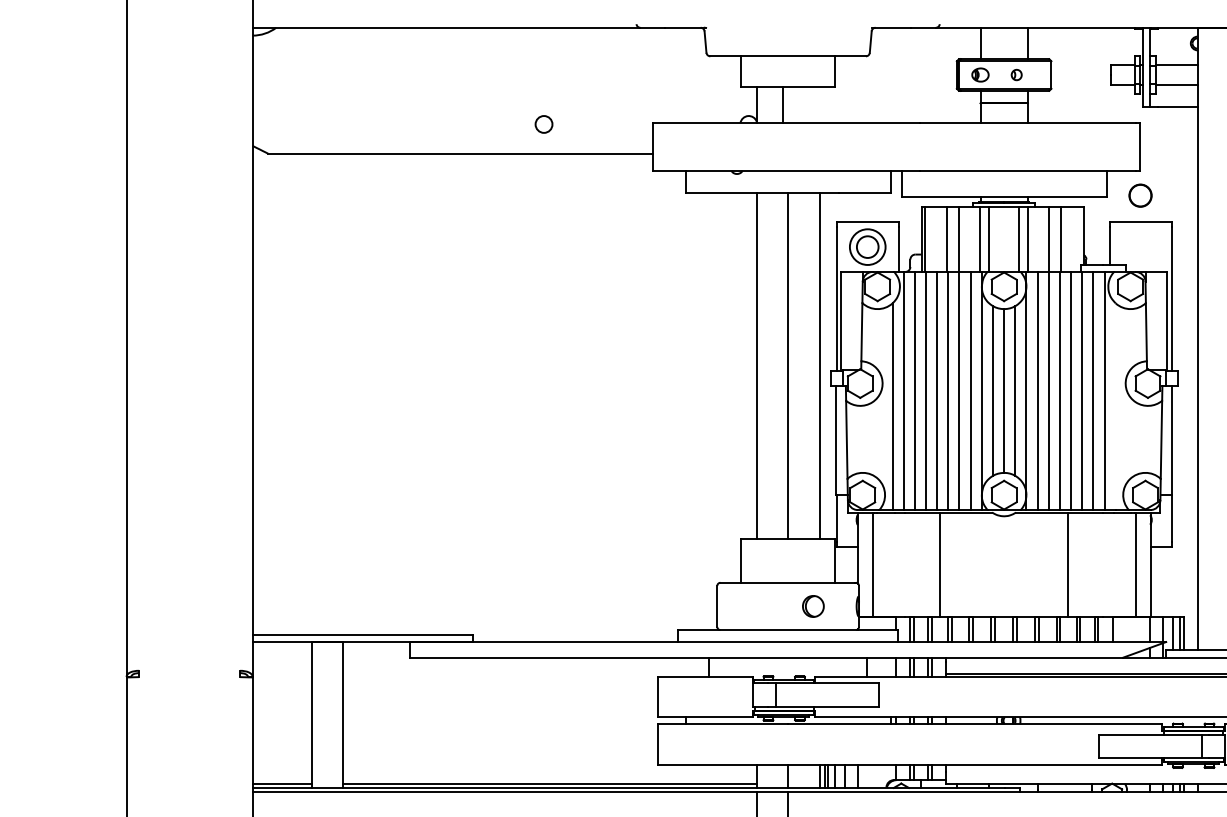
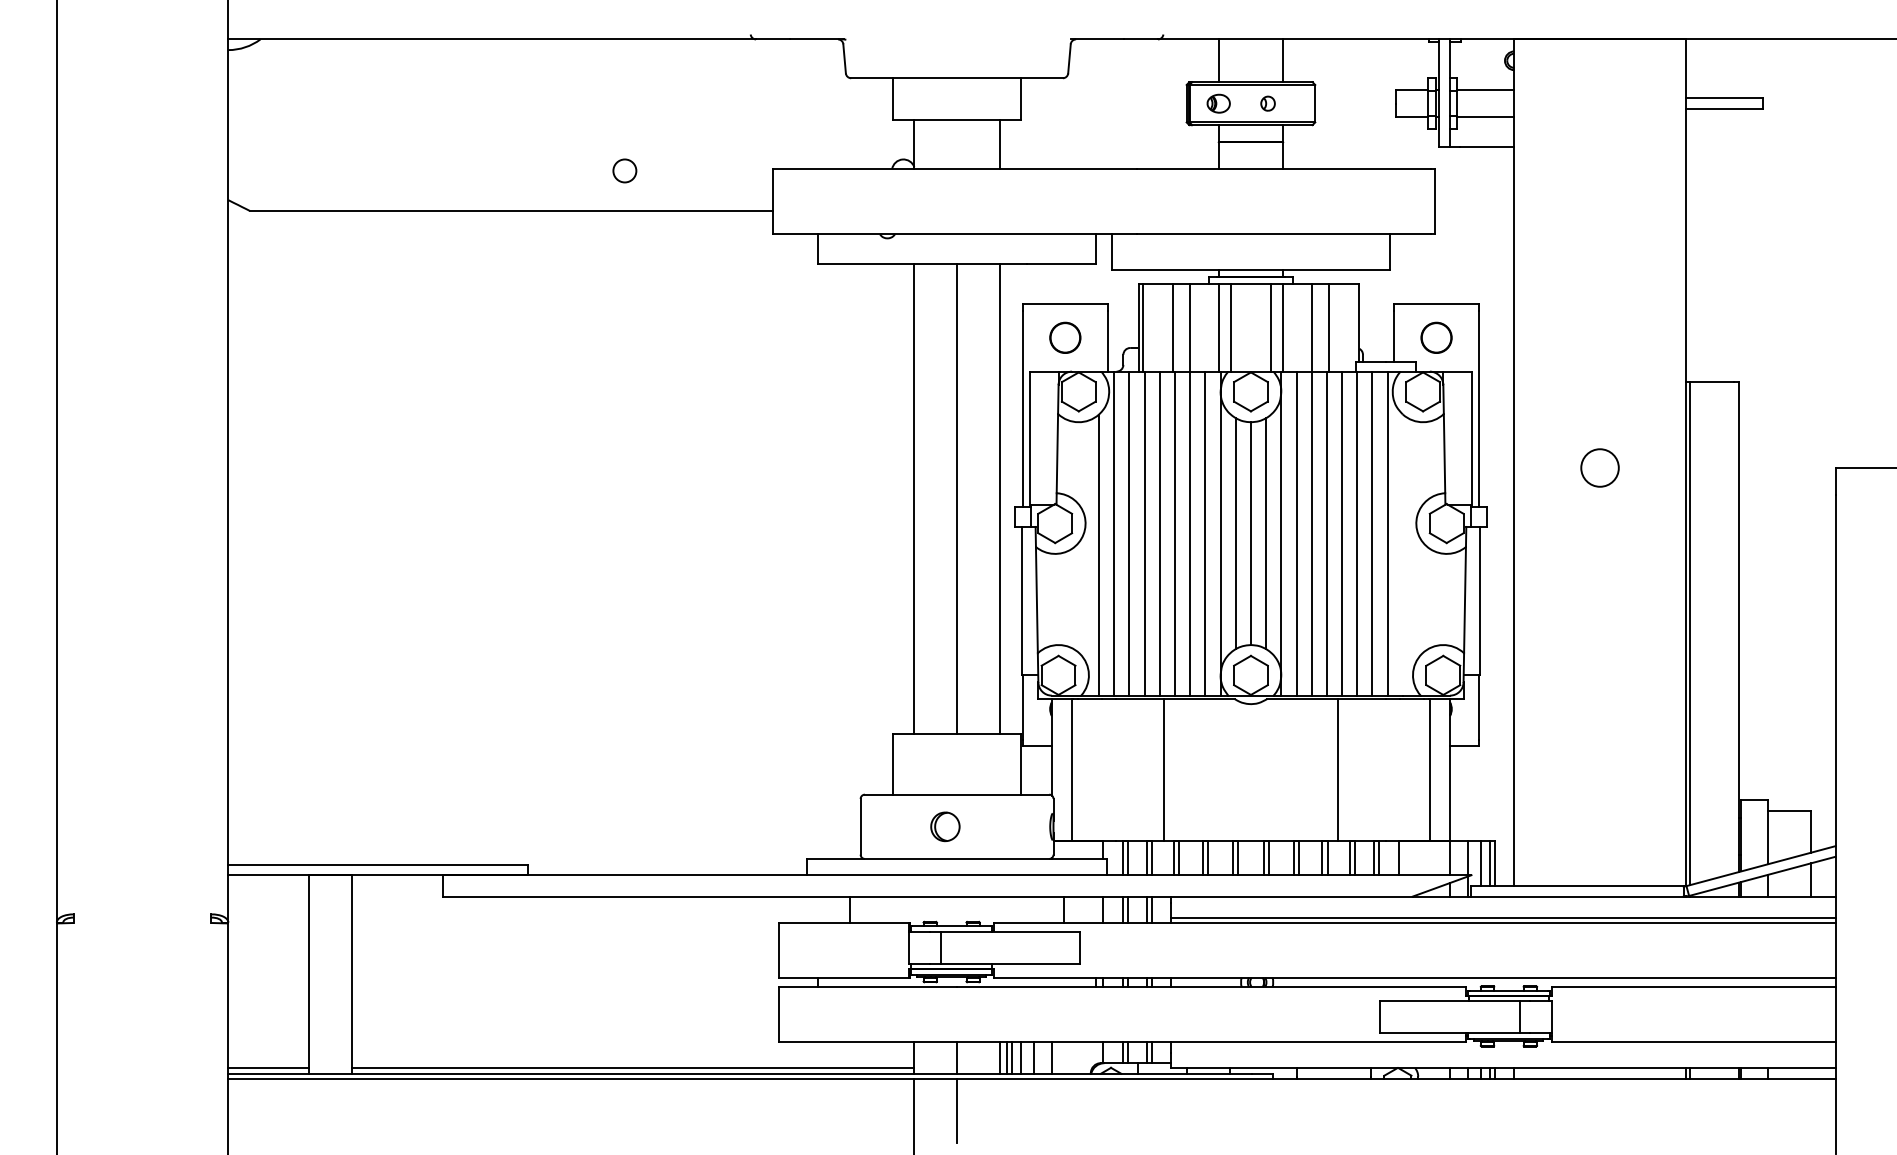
line: (782, 105) -> (999, 144), moved
circle: (1140, 195) -> (1436, 337), moved
circle: (867, 246) -> (1065, 337), size x0.62
part: (813, 606) -> (945, 826), moved

